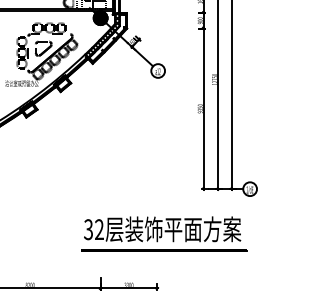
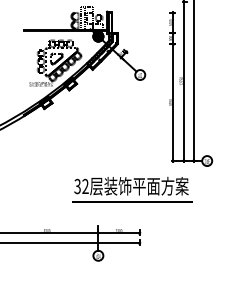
part: (163, 233) -> (132, 189), moved

